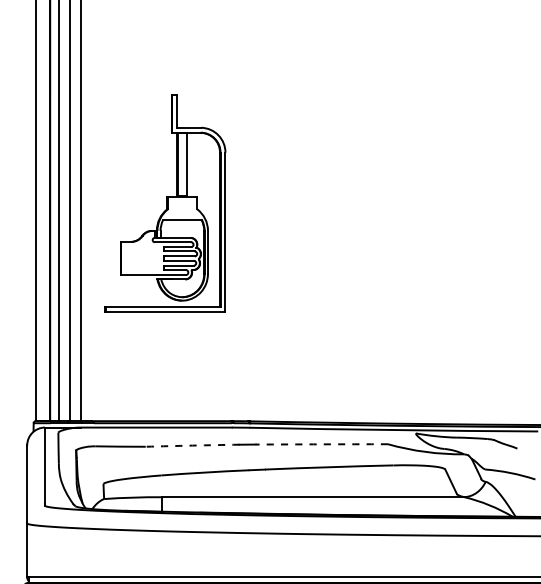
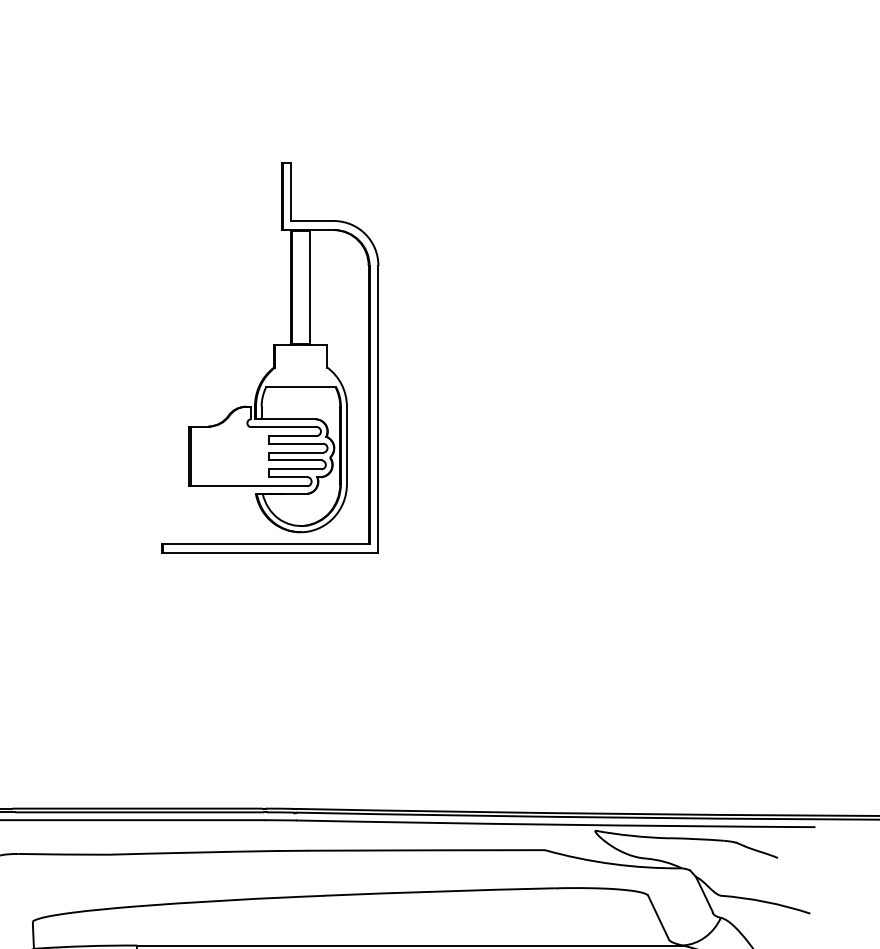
part: (165, 203) -> (270, 357), moved
arc: (321, 444) -> (425, 850), dashed -> solid
arc: (192, 445) -> (193, 852), dashed -> solid

